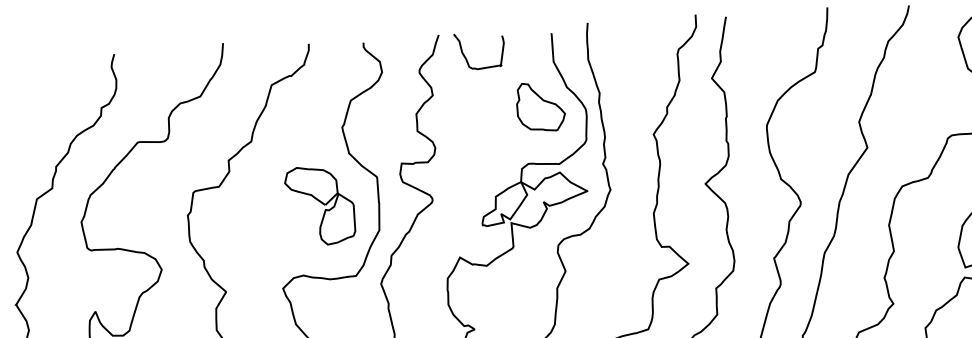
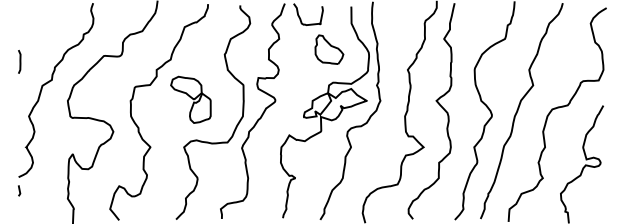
part: (540, 106) -> (329, 49), moved
part: (319, 205) -> (190, 99), moved

